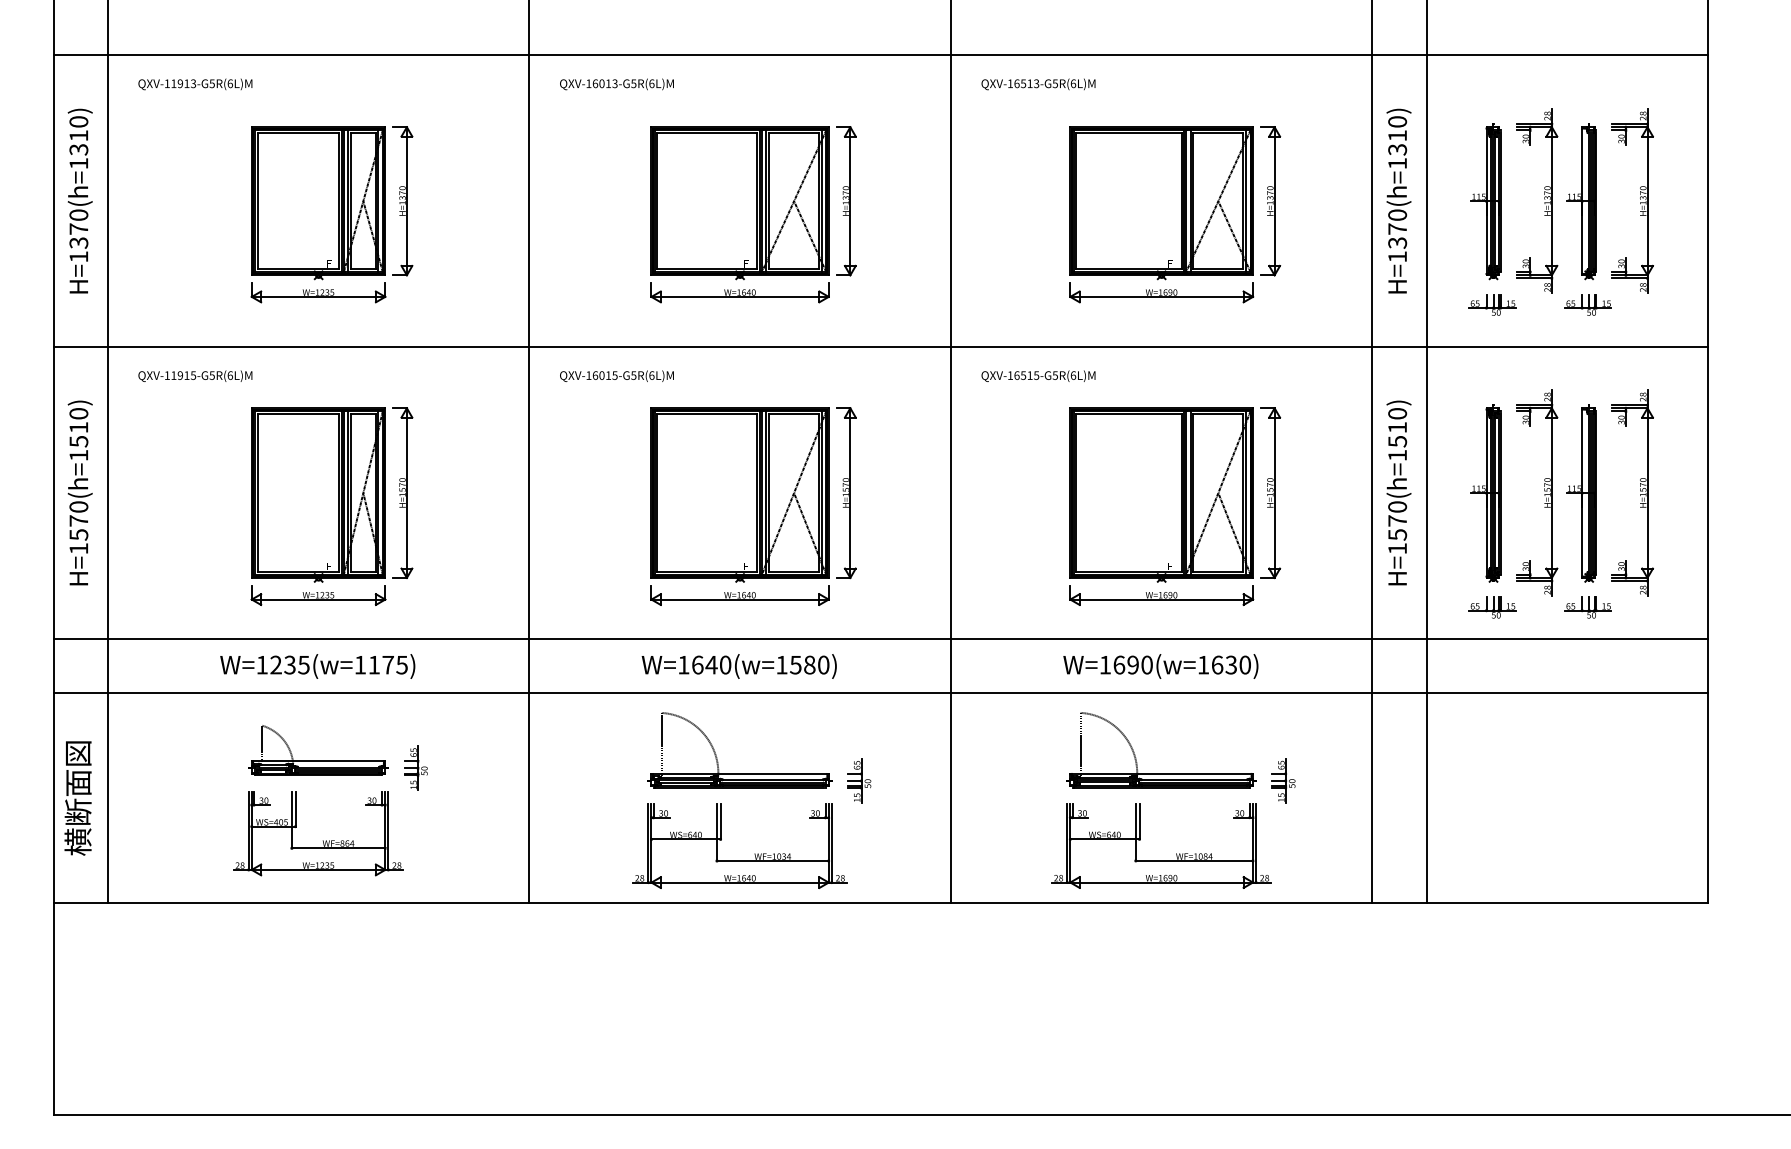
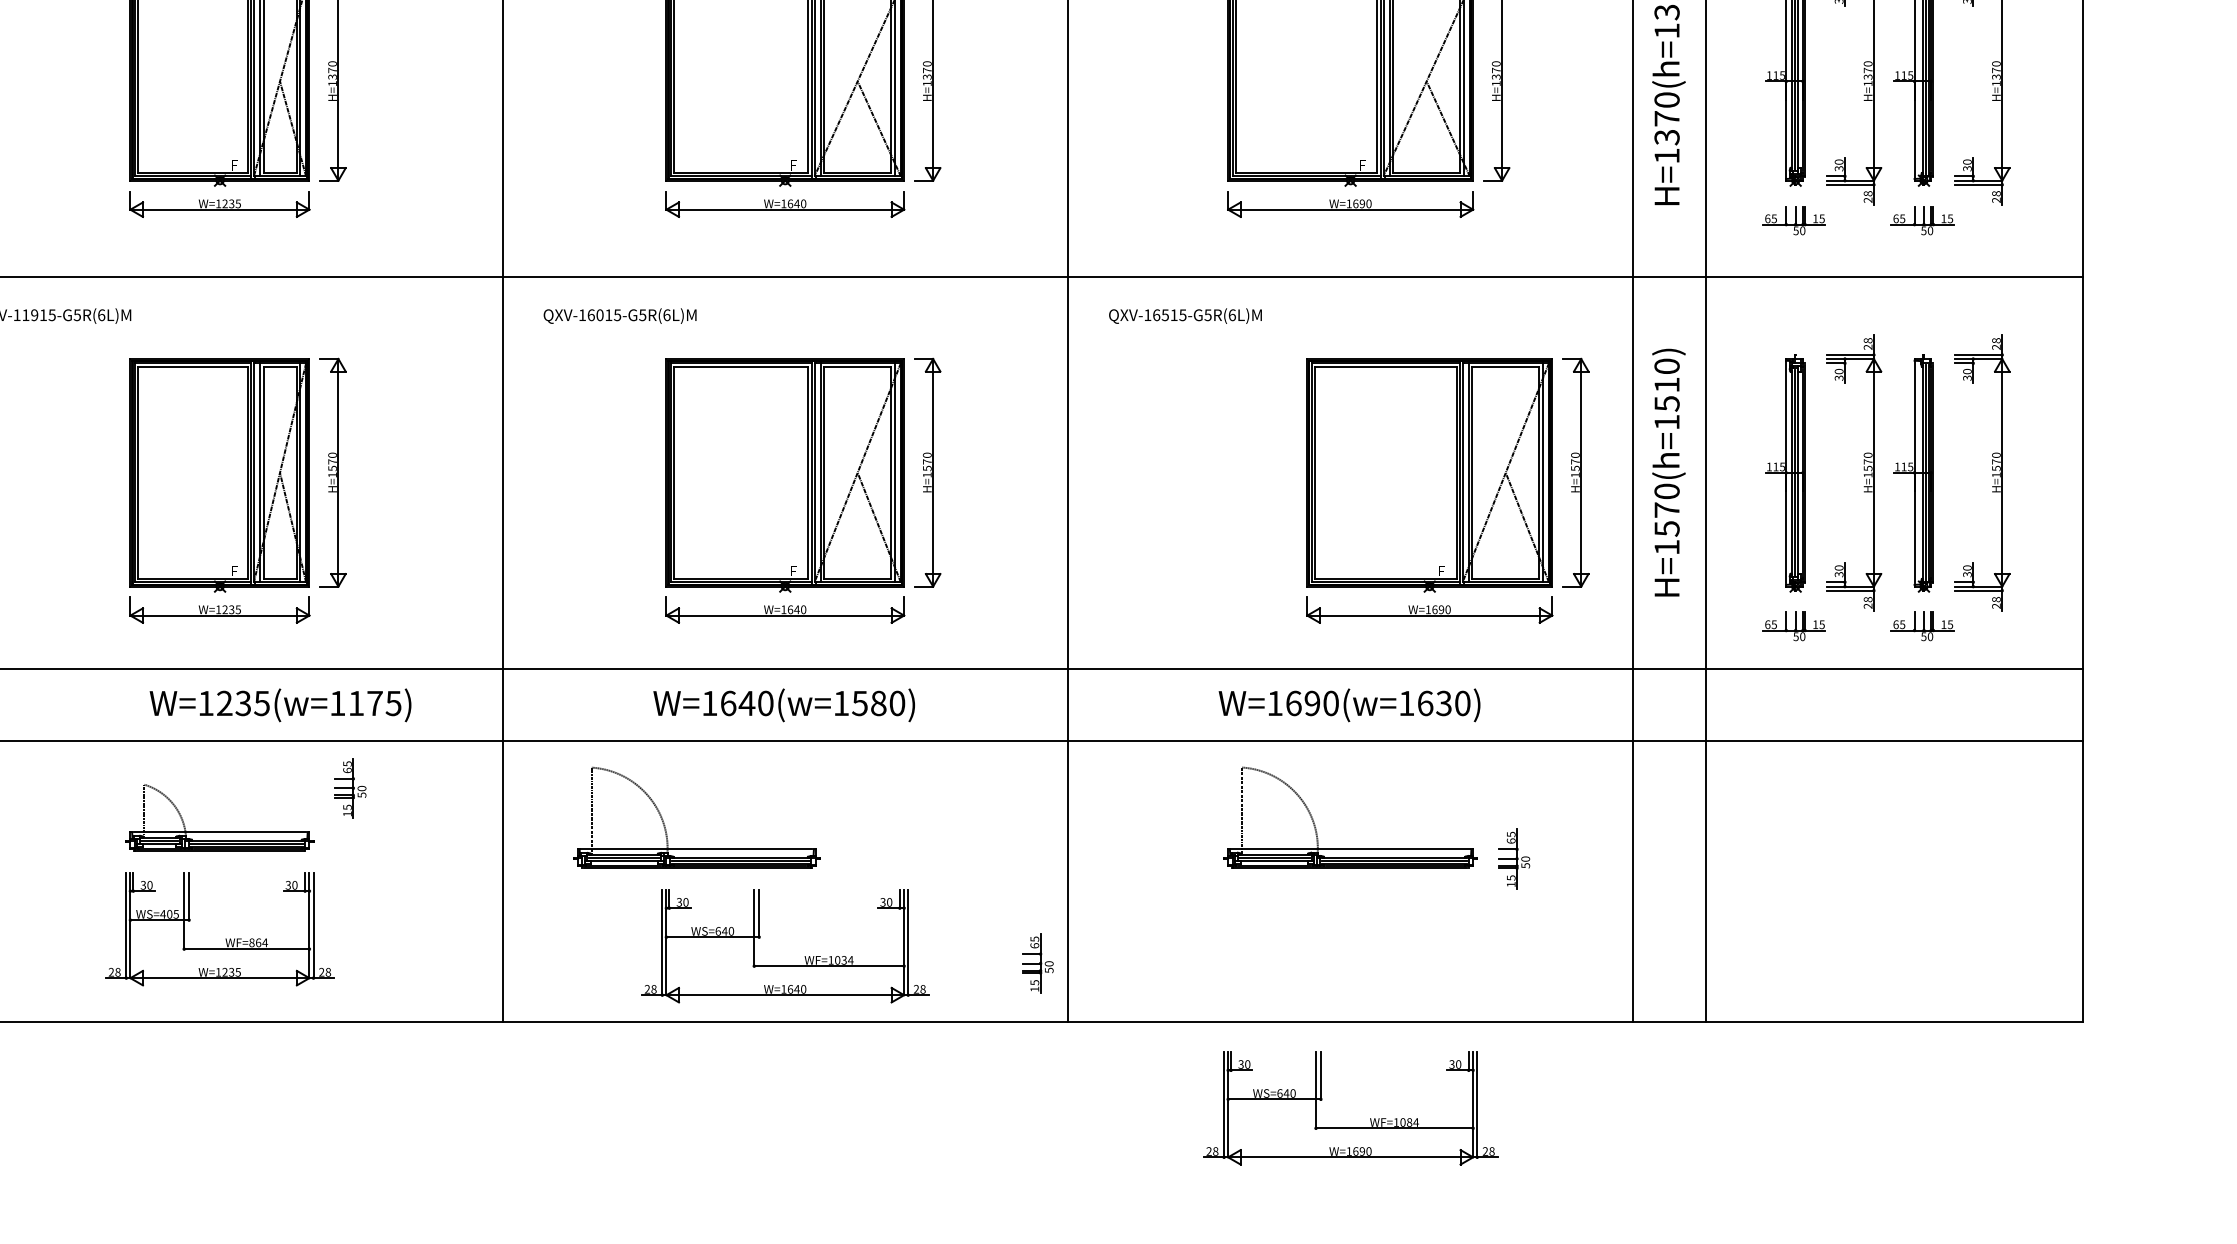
part: (1175, 506) -> (1448, 490), moved
text: (317, 666) -> (280, 705), moved
part: (415, 767) -> (349, 787), moved
part: (739, 773) -> (695, 848), moved
part: (859, 780) -> (1037, 962), moved
part: (1161, 860) -> (1350, 1127), moved

